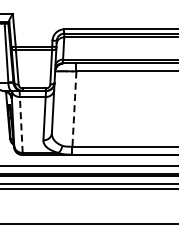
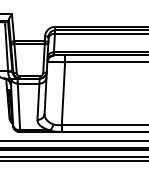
line: (74, 109) -> (63, 94), dashed -> solid
line: (21, 124) -> (19, 106), dashed -> solid

